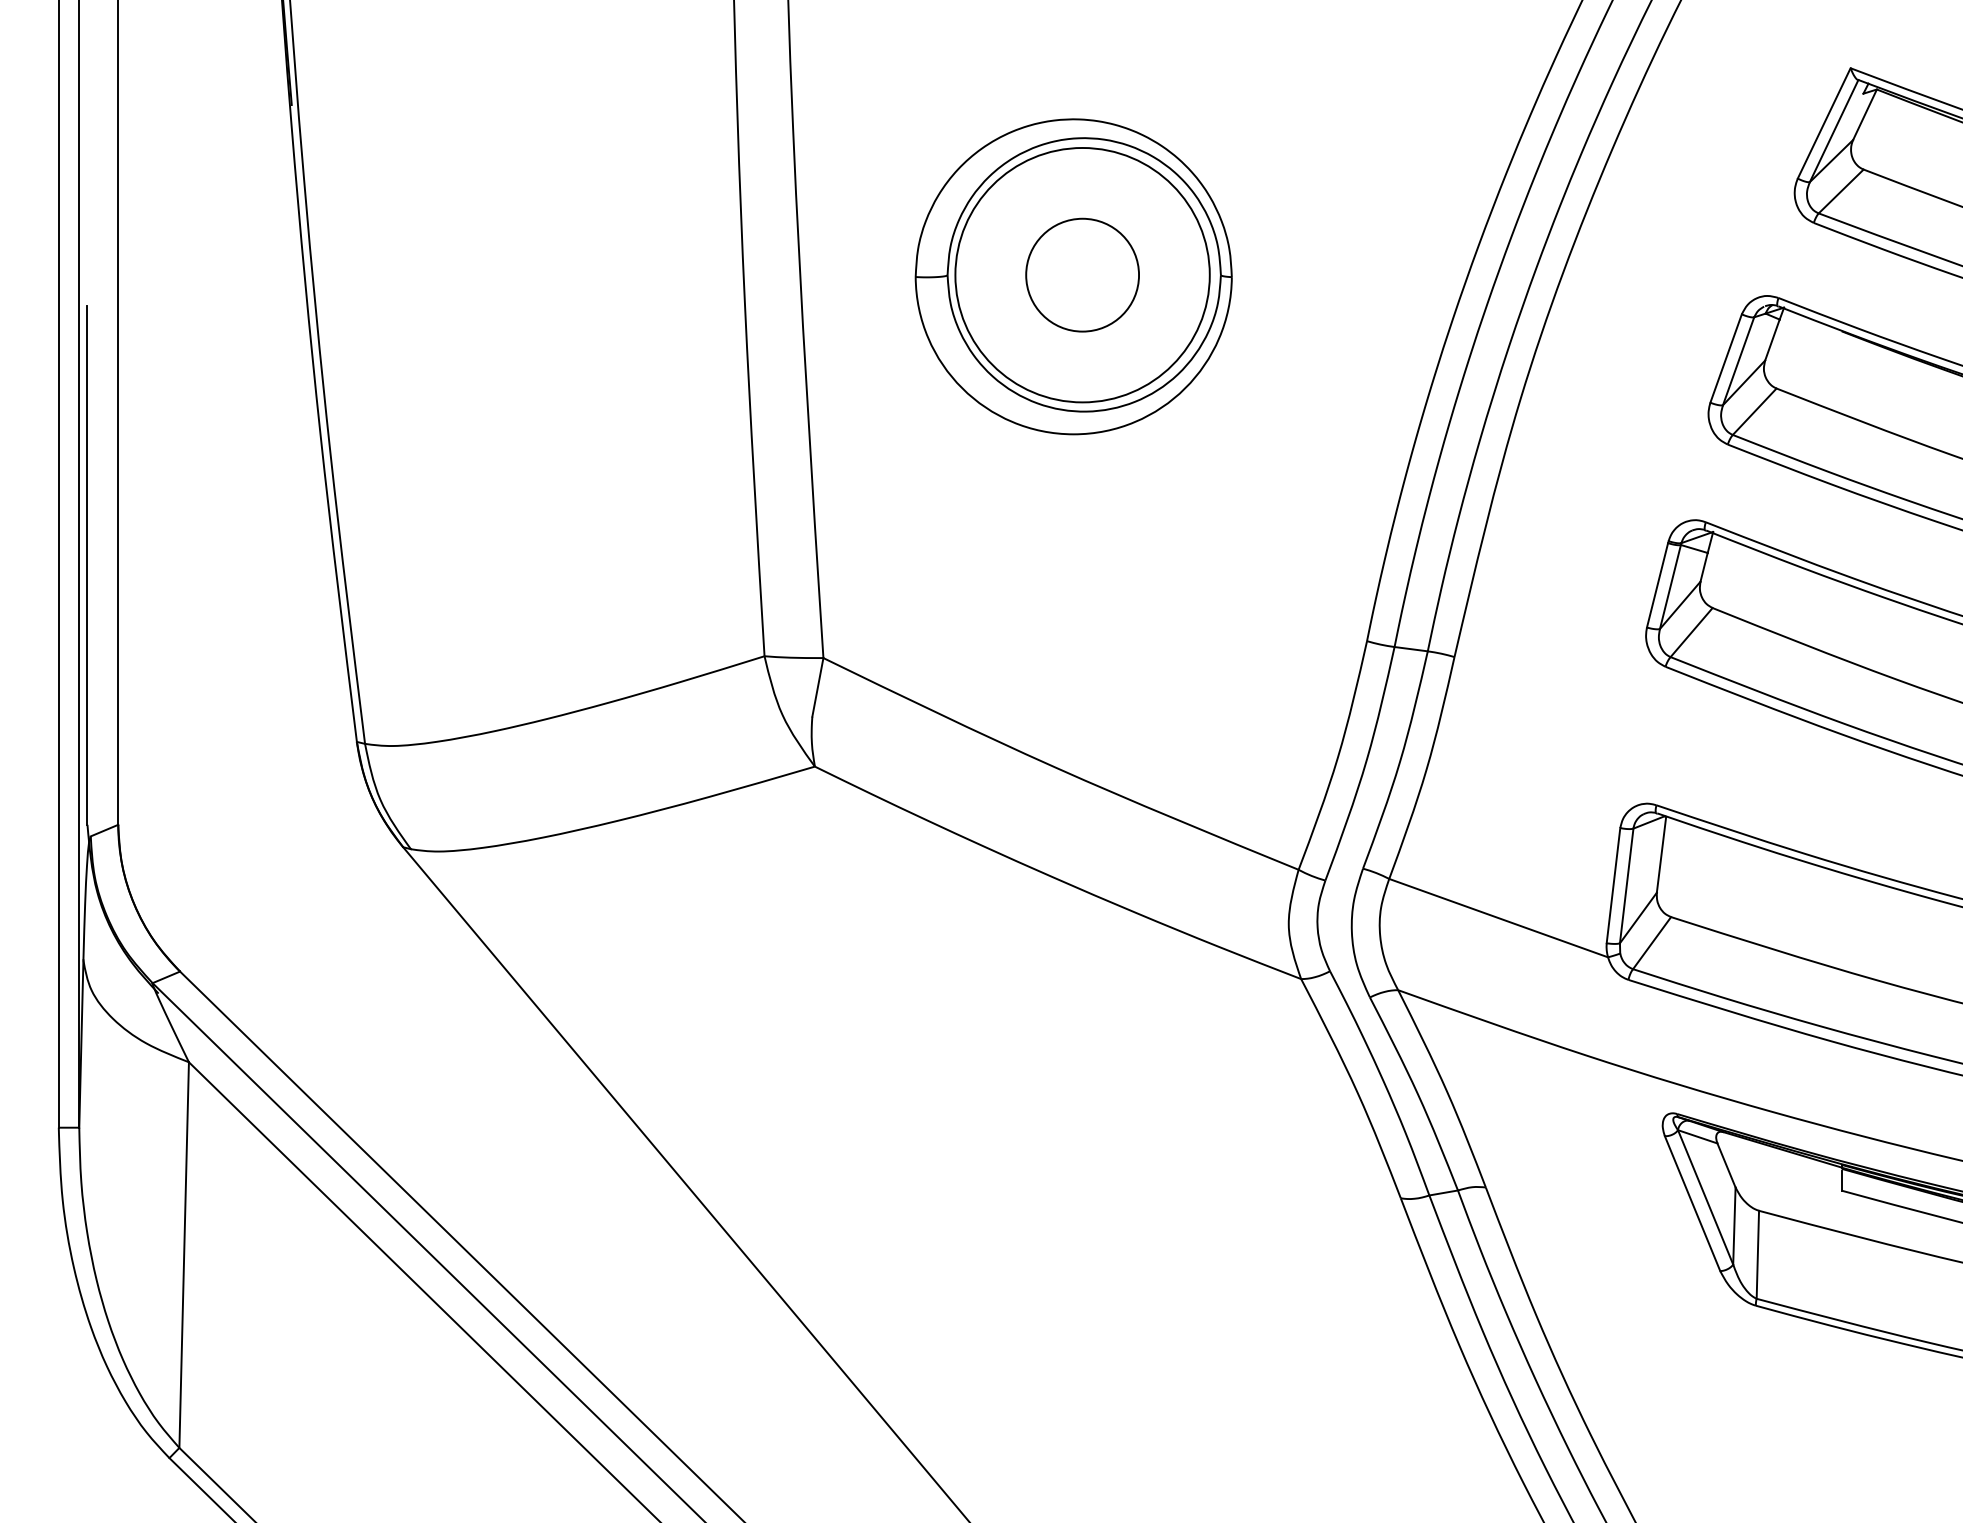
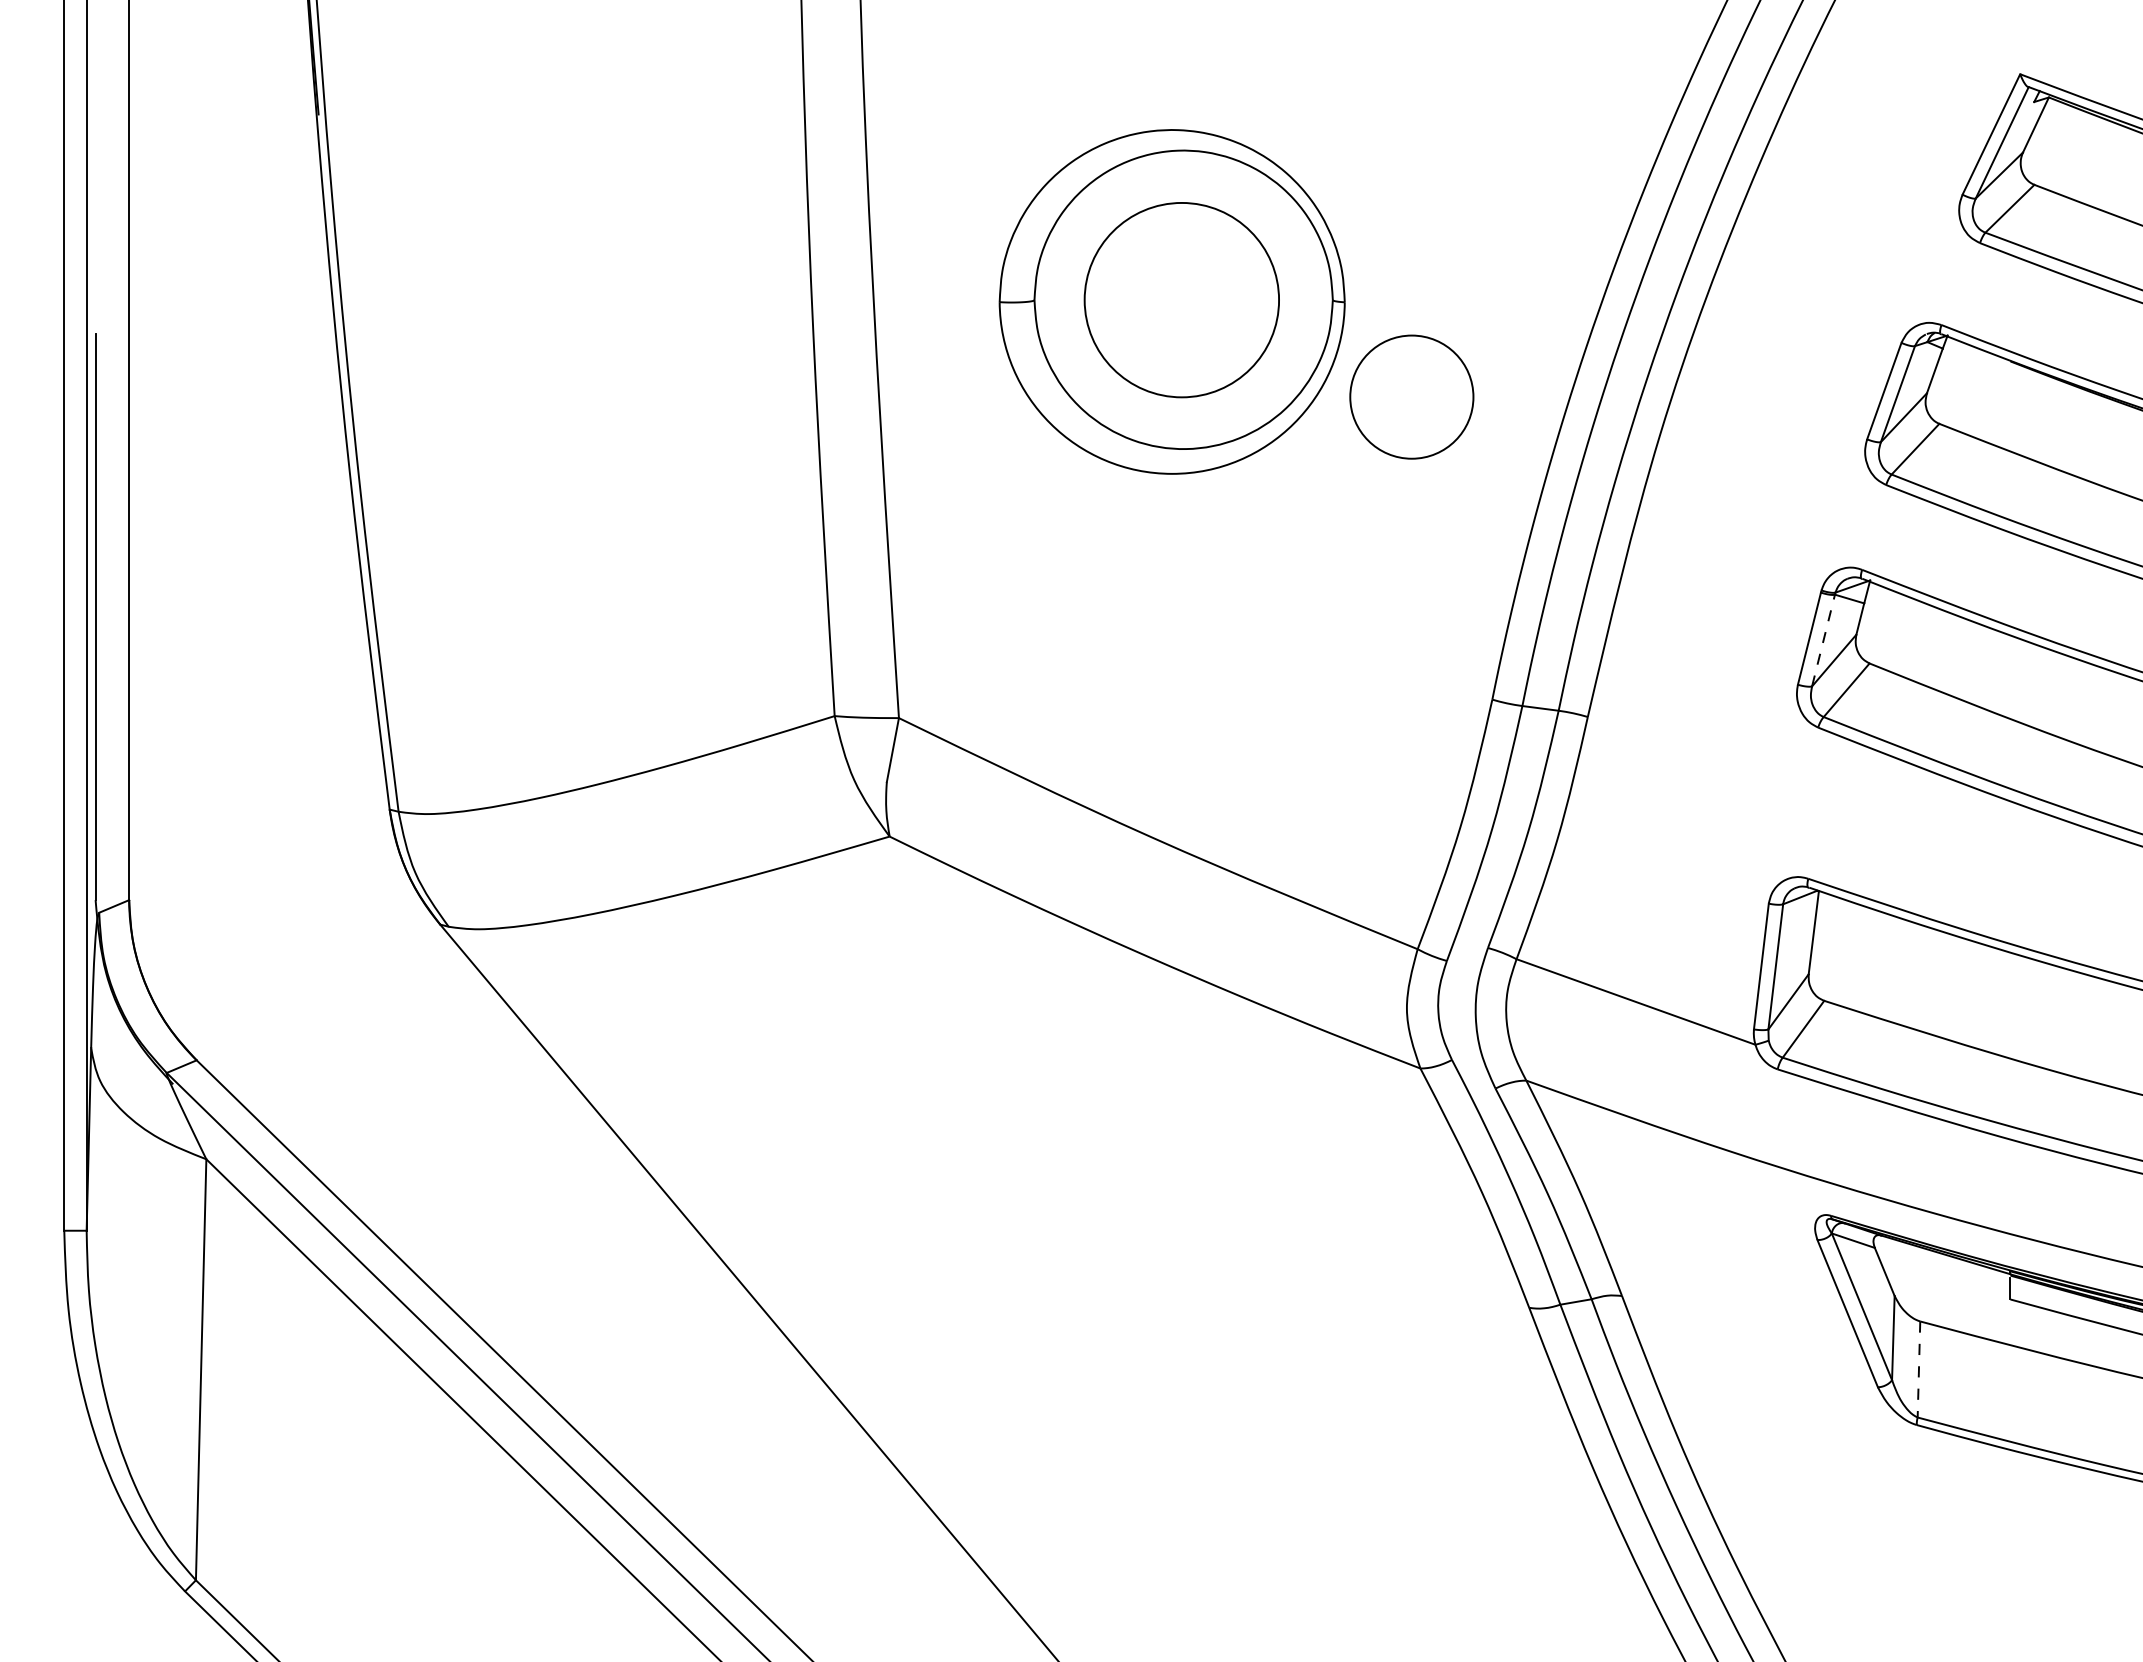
circle: (1082, 274) -> (1411, 396), moved
circle: (1082, 275) -> (1181, 300), size x0.7
line: (1670, 586) -> (1823, 640), solid -> dashed
line: (1757, 1254) -> (1918, 1369), solid -> dashed

